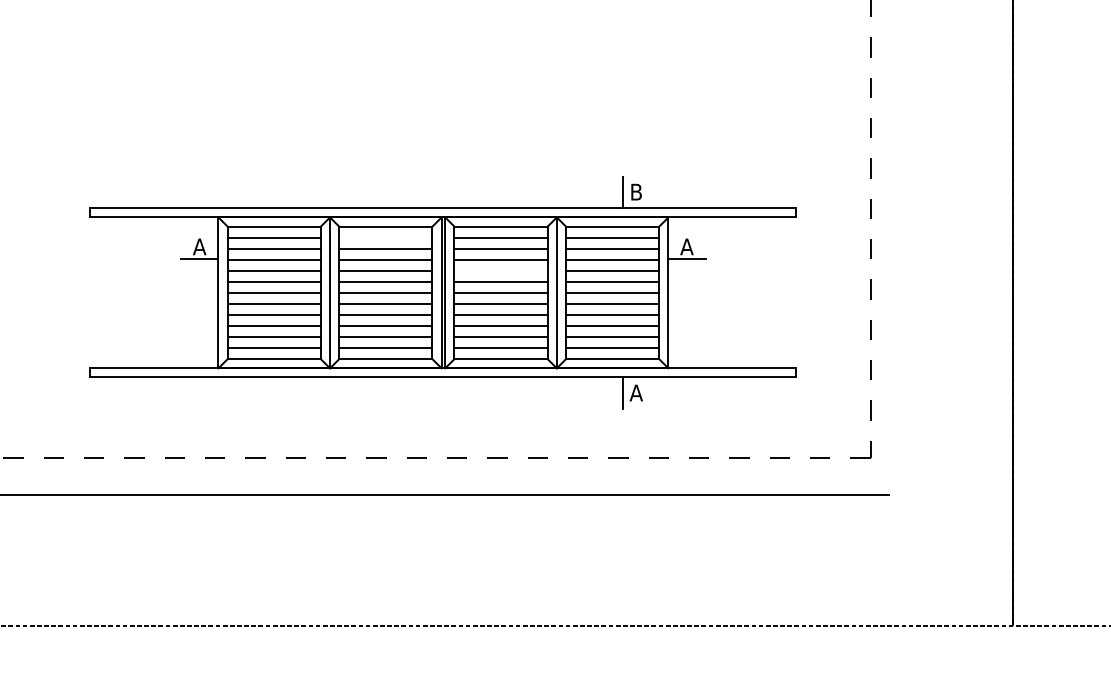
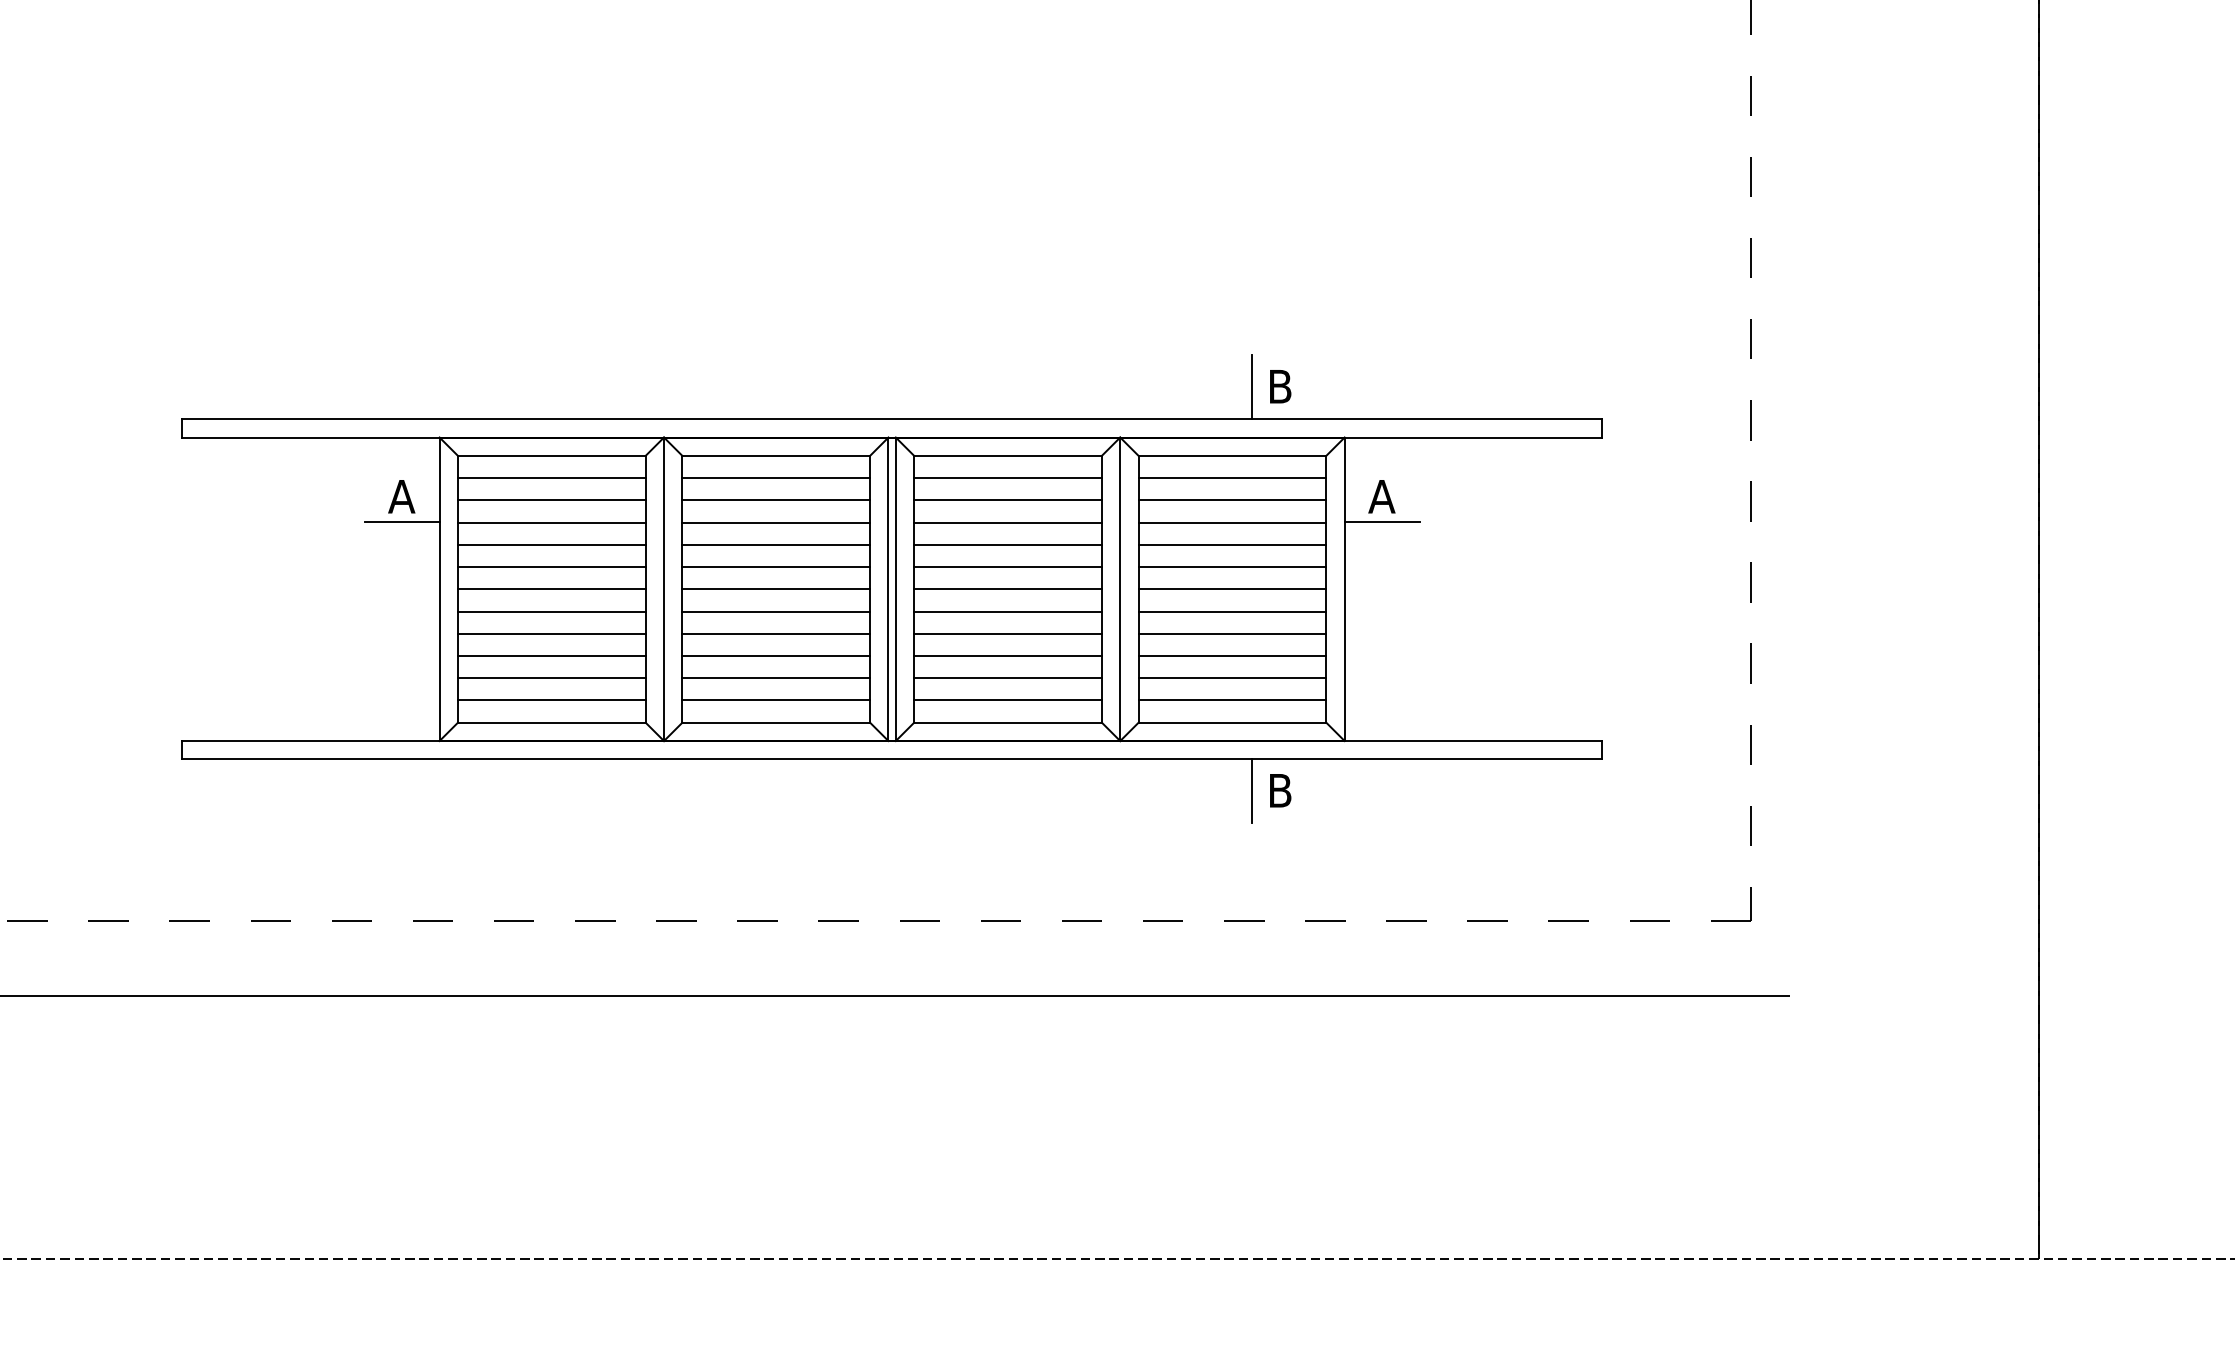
line: (385, 237) -> (775, 477), added
line: (500, 270) -> (1006, 544), added
text: (635, 392) -> (1278, 789), A -> B

